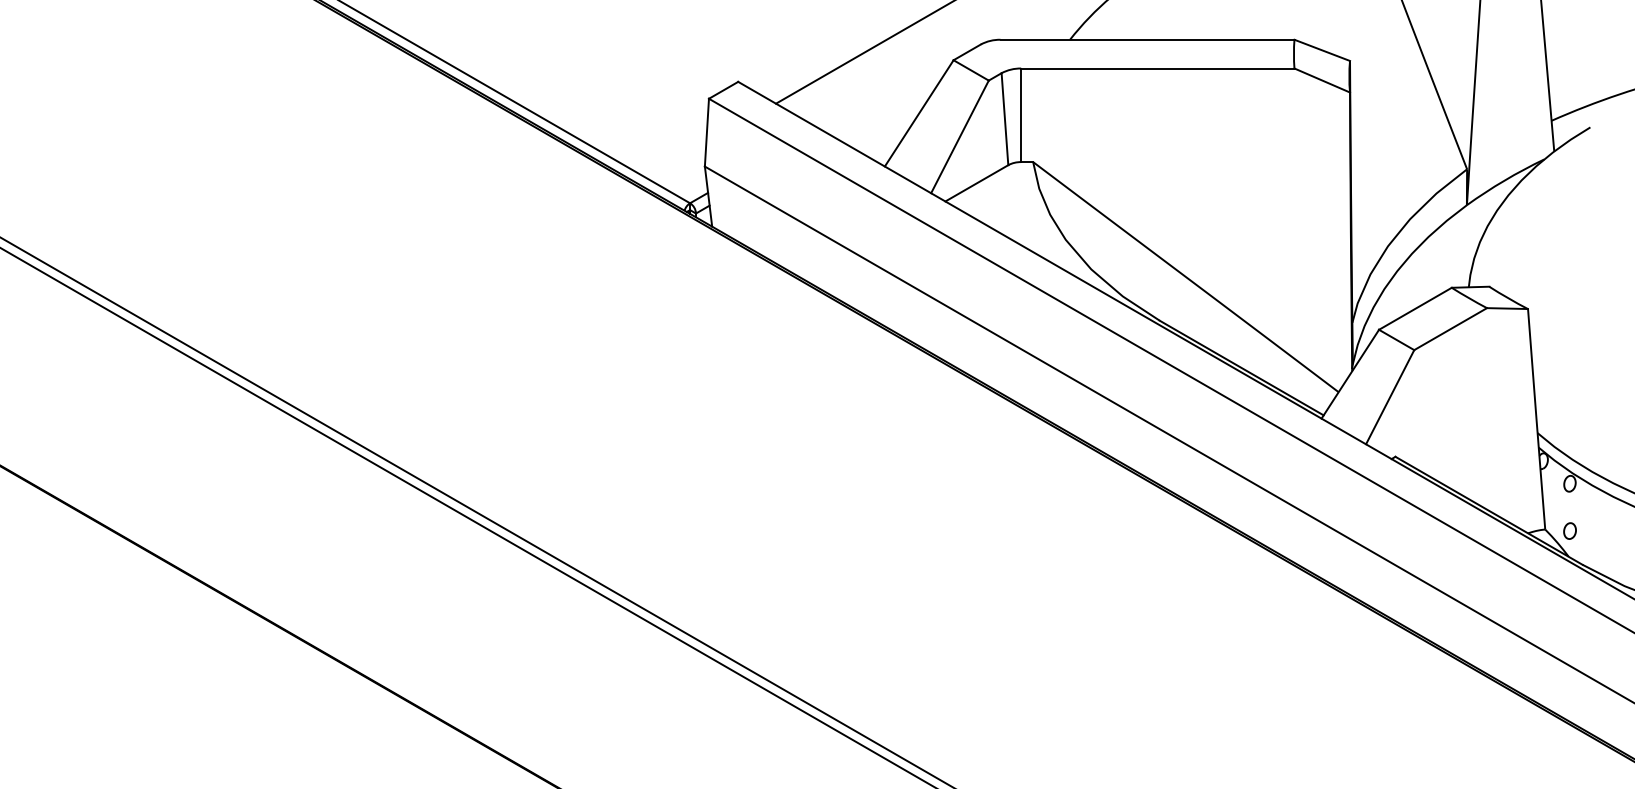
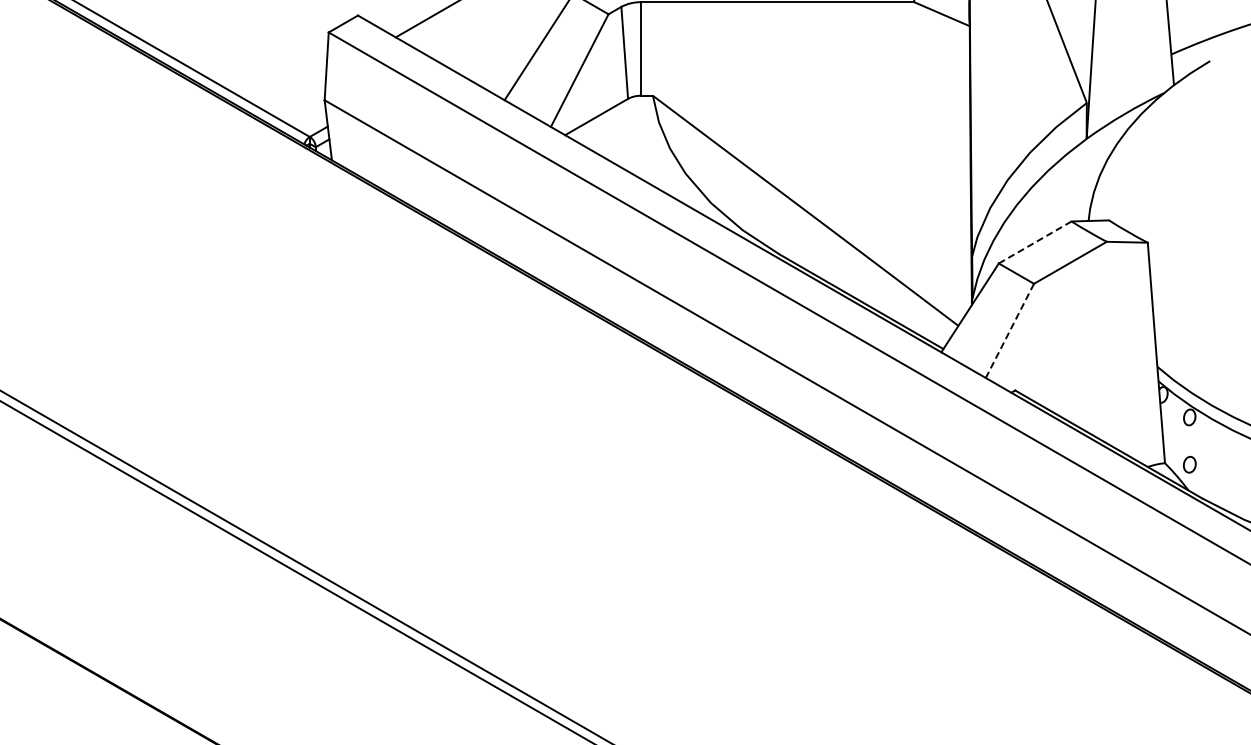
line: (1415, 308) -> (1035, 242), solid -> dashed
line: (1390, 397) -> (1010, 331), solid -> dashed

